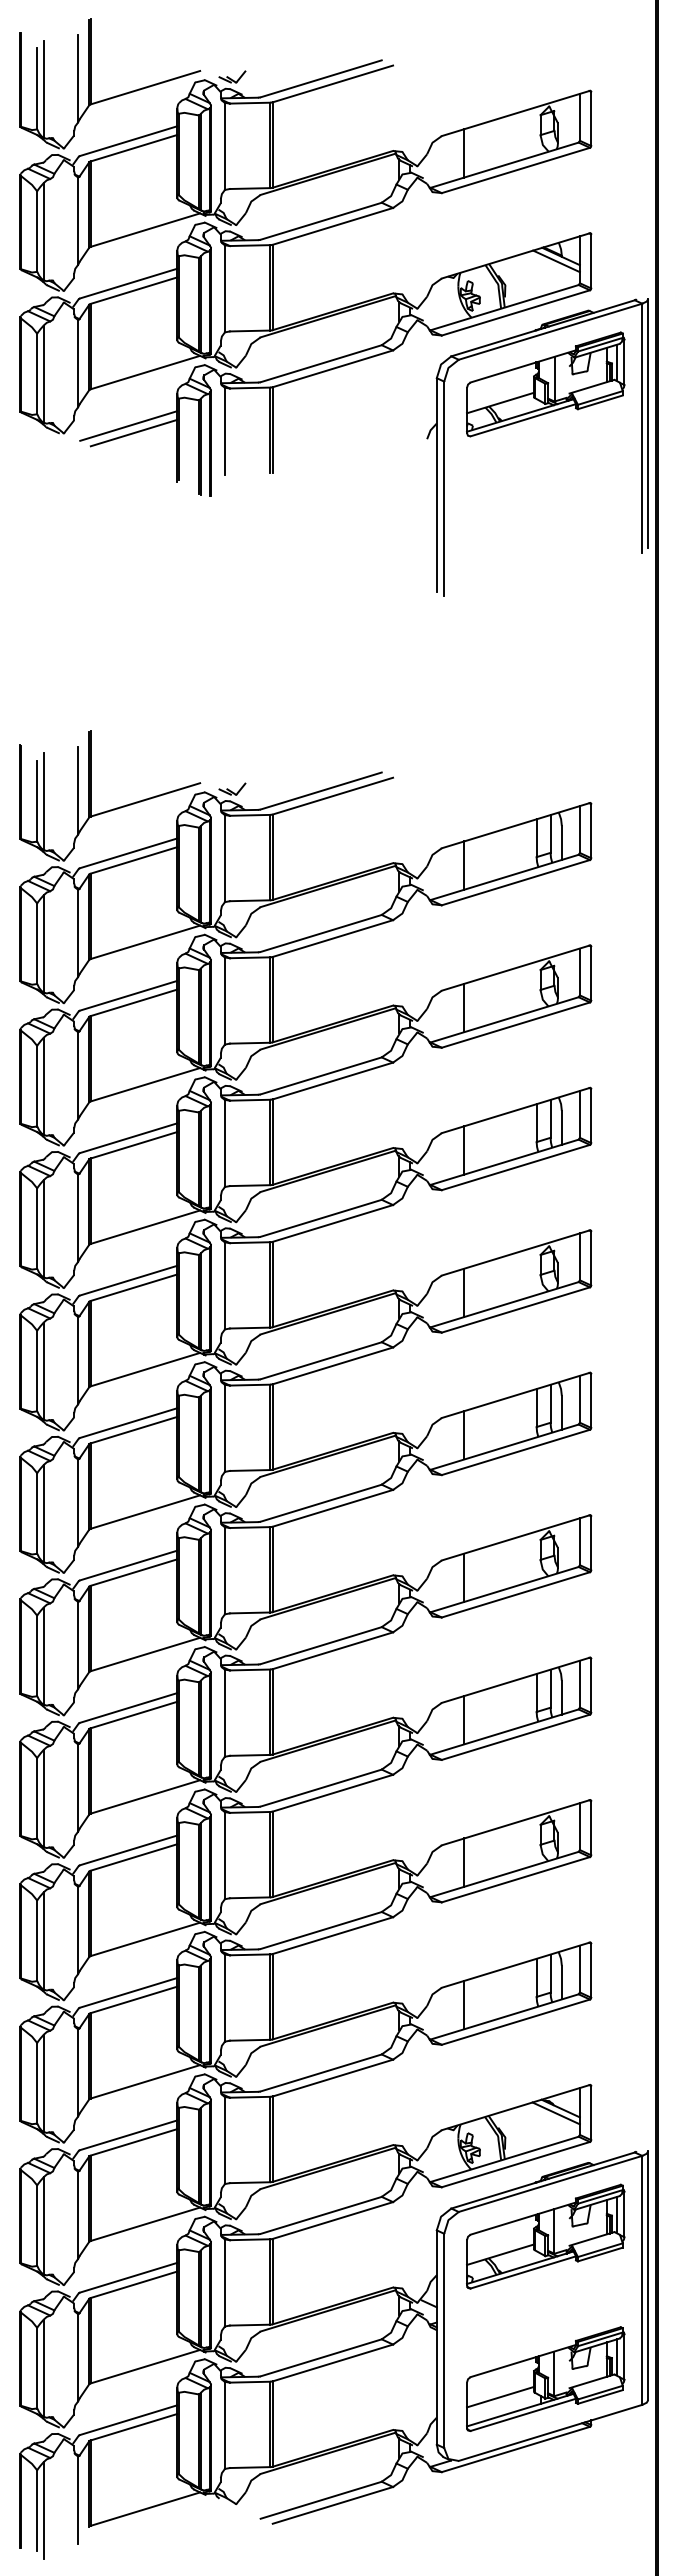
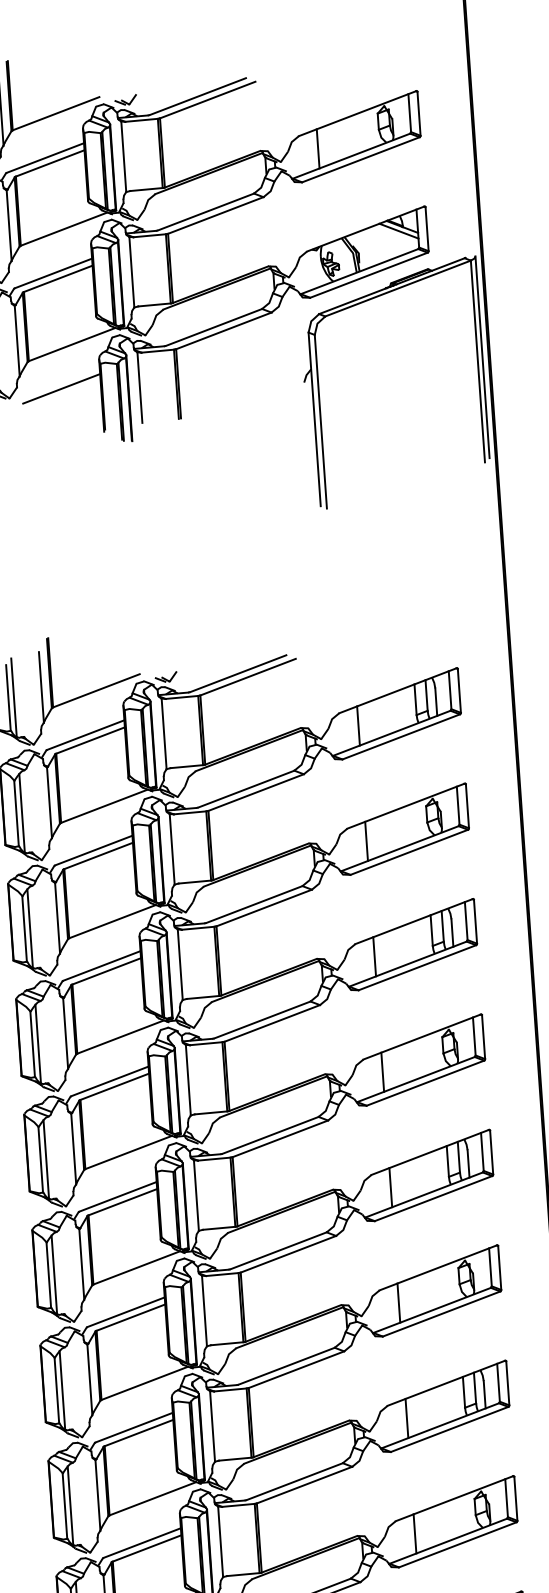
part: (545, 384) -> (397, 331), removed
line: (133, 432) -> (65, 393), removed

